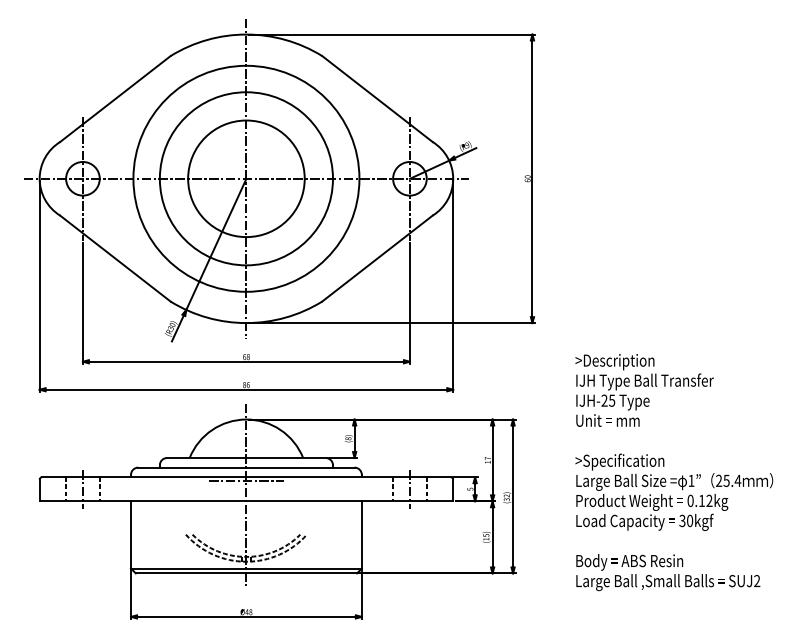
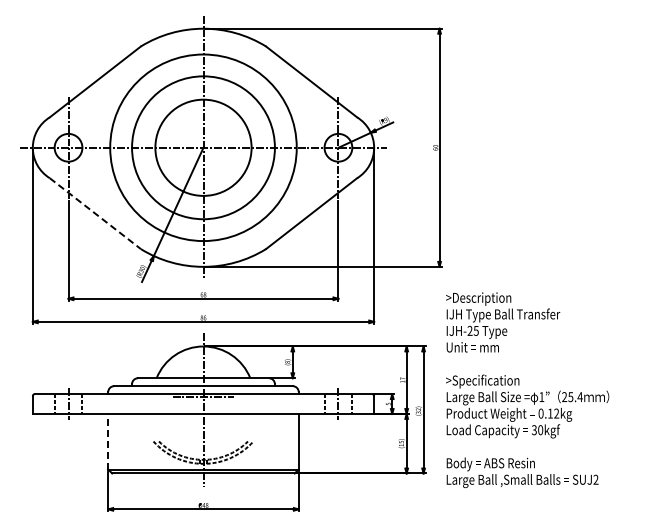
line: (115, 258) -> (95, 213), solid -> dashed
text: (674, 472) -> (527, 390), moved
line: (131, 534) -> (108, 441), solid -> dashed

